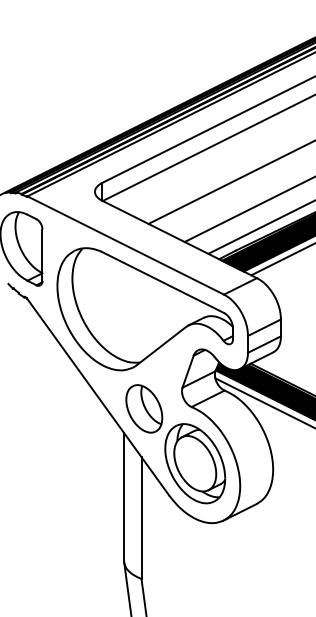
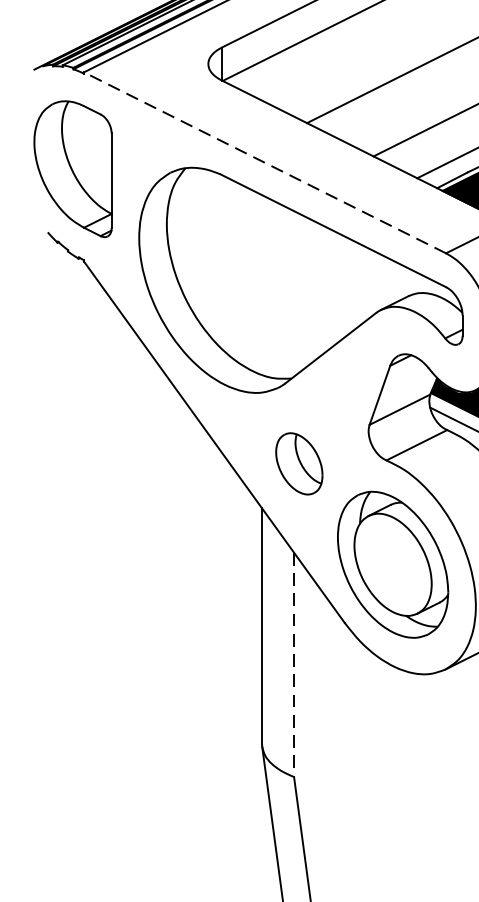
line: (125, 245) -> (264, 162), solid -> dashed
part: (144, 408) -> (299, 463), size x0.7
line: (141, 518) -> (294, 665), solid -> dashed

